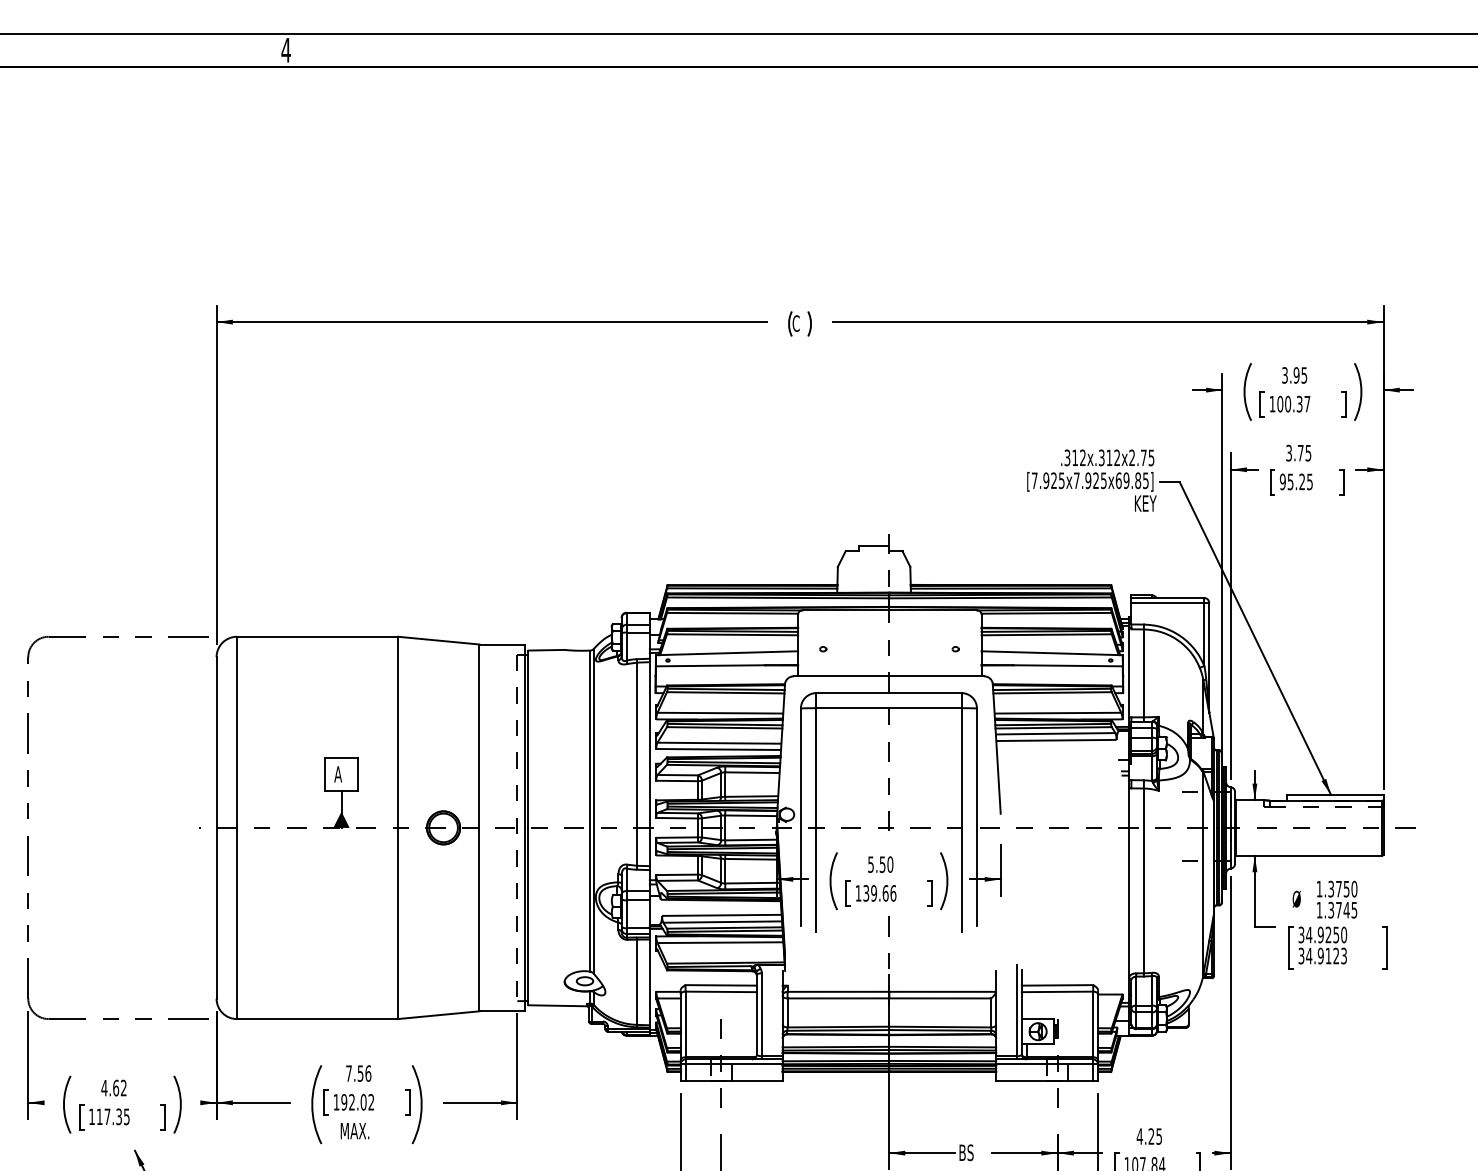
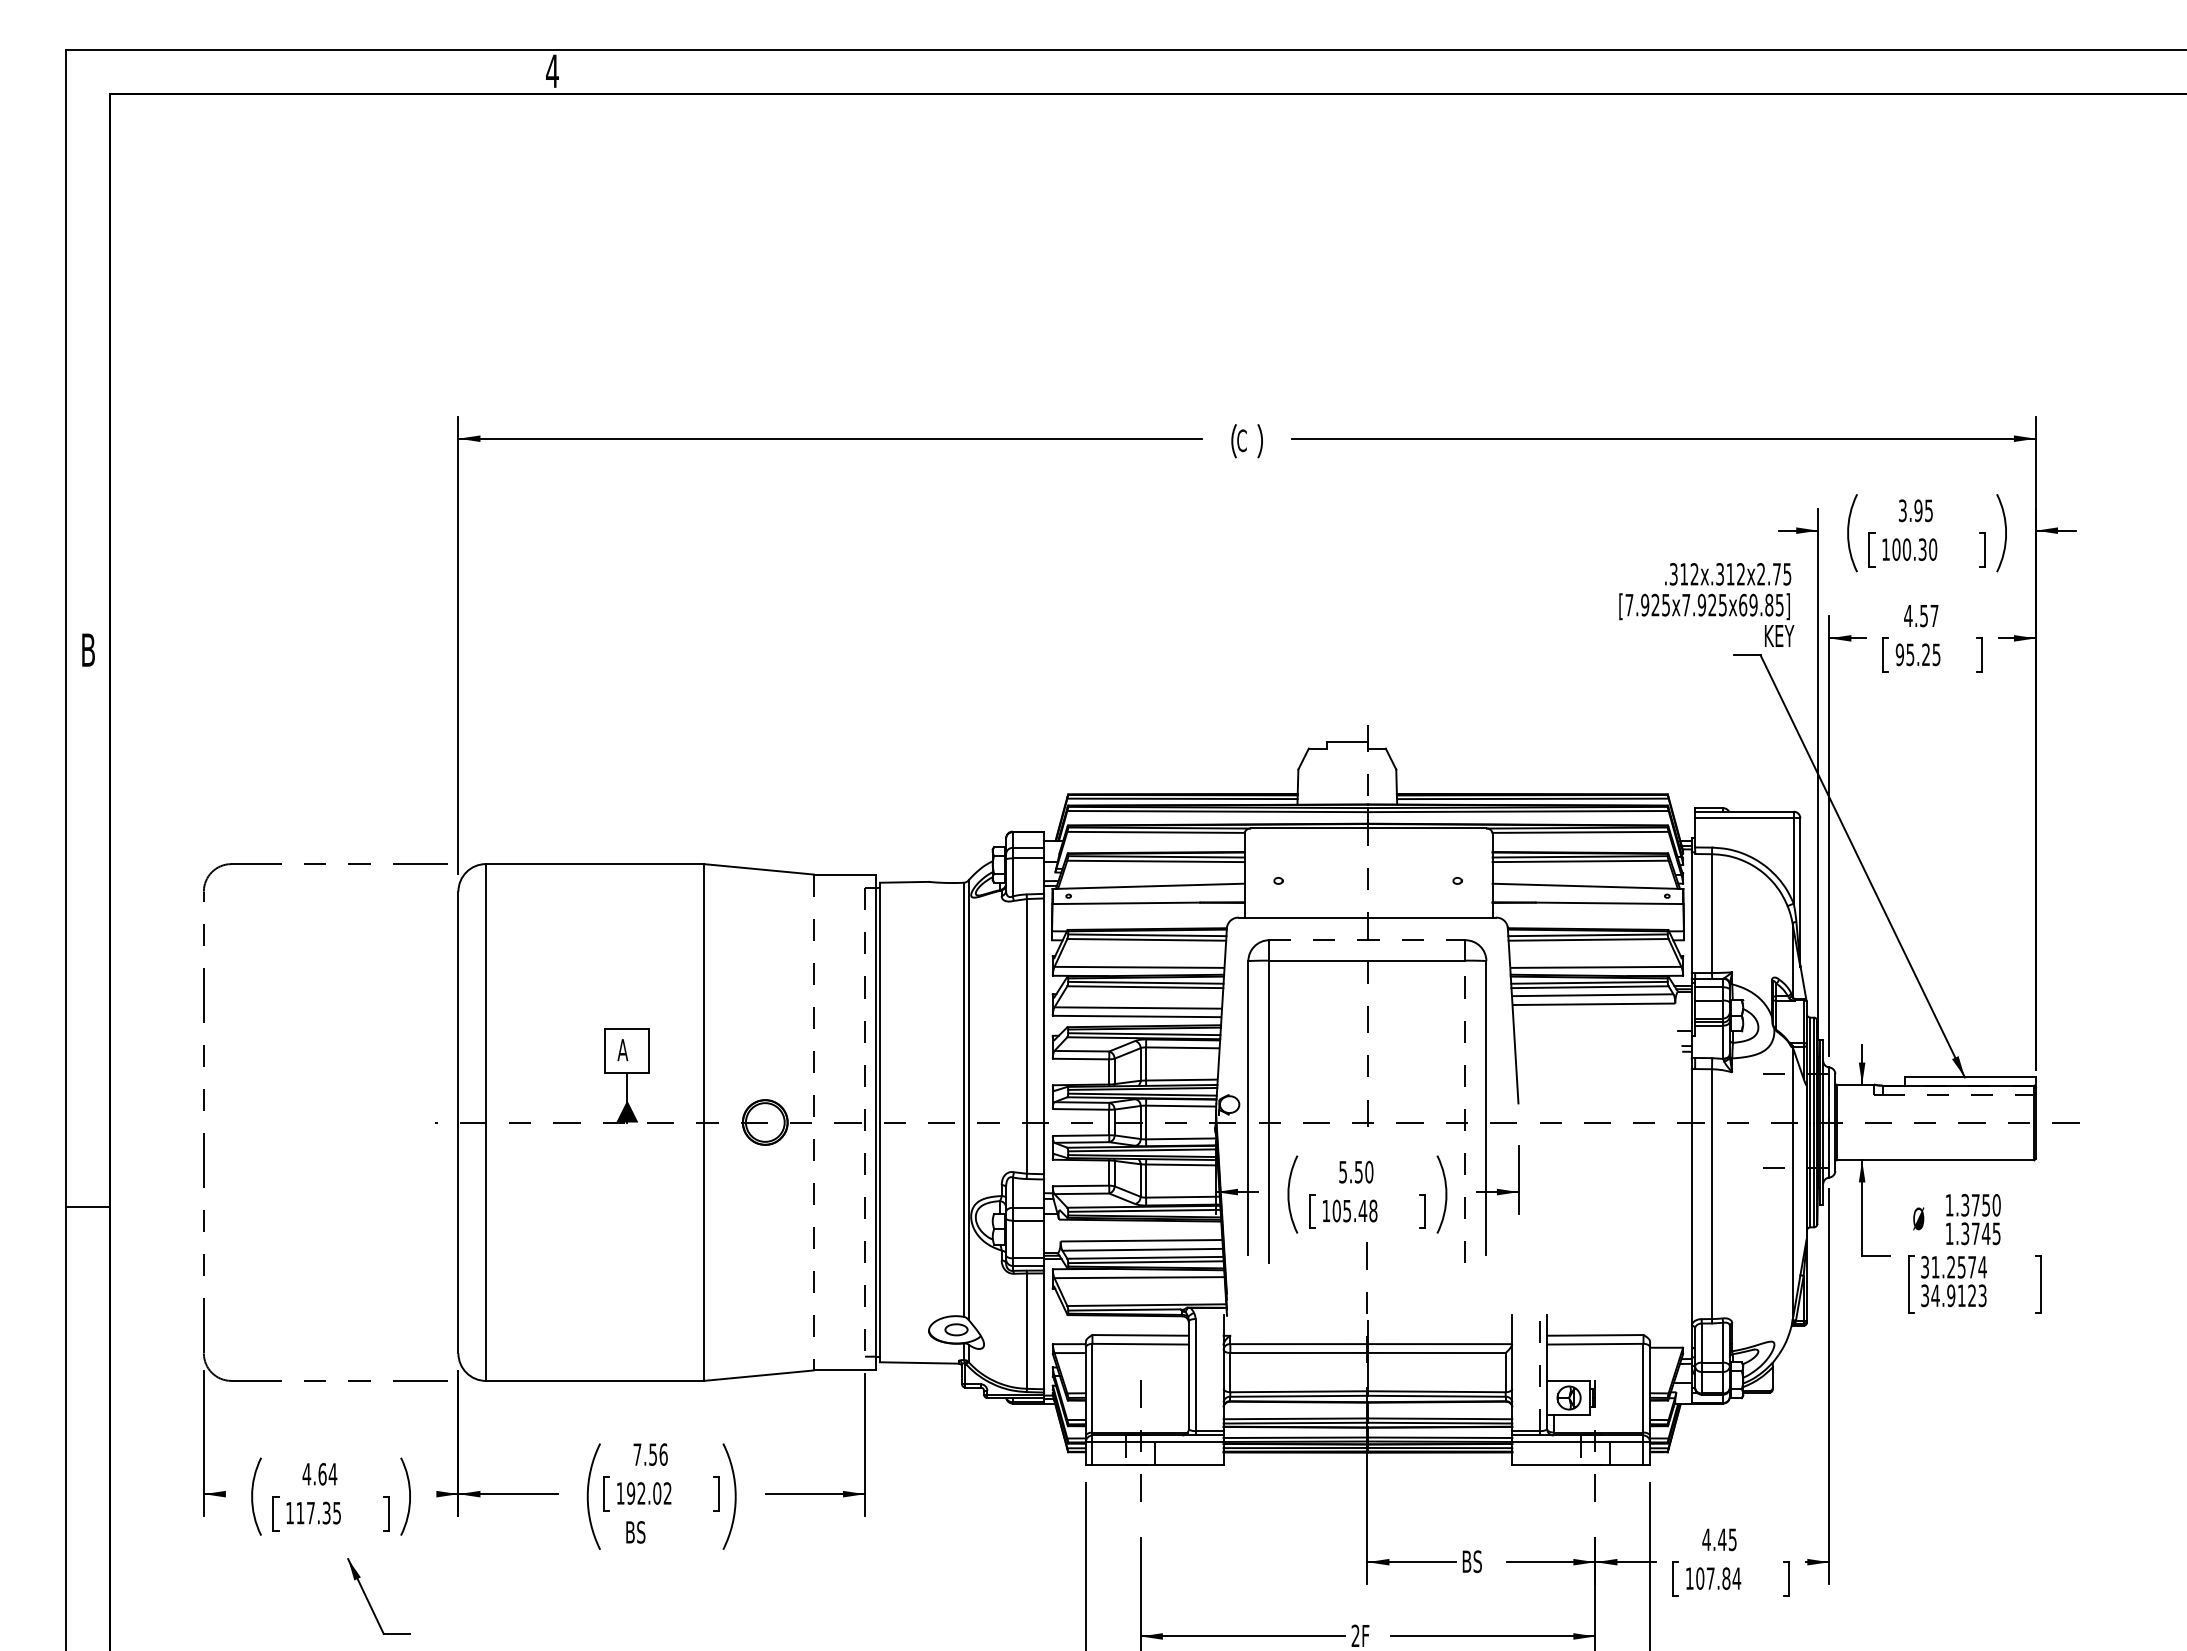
text: (1307, 404) -> (1933, 549), 100.37 -> 100.30
text: (1298, 452) -> (1921, 615), 3.75 -> 4.57
text: (1091, 480) -> (1706, 604), moved
line: (889, 693) -> (1367, 940), solid -> dashed
line: (961, 819) -> (1465, 1111), solid -> dashed
line: (479, 827) -> (813, 1122), solid -> dashed
text: (879, 893) -> (1354, 1210), 139.66 -> 105.48
text: (1326, 935) -> (1958, 1267), 34.9250 -> 31.2574
line: (1016, 1010) -> (1540, 1369), solid -> dashed
text: (123, 1087) -> (332, 1473), 4.62 -> 4.64
text: (355, 1131) -> (646, 1532), MAX. -> BS
text: (1151, 1136) -> (1722, 1539), 4.25 -> 4.45

